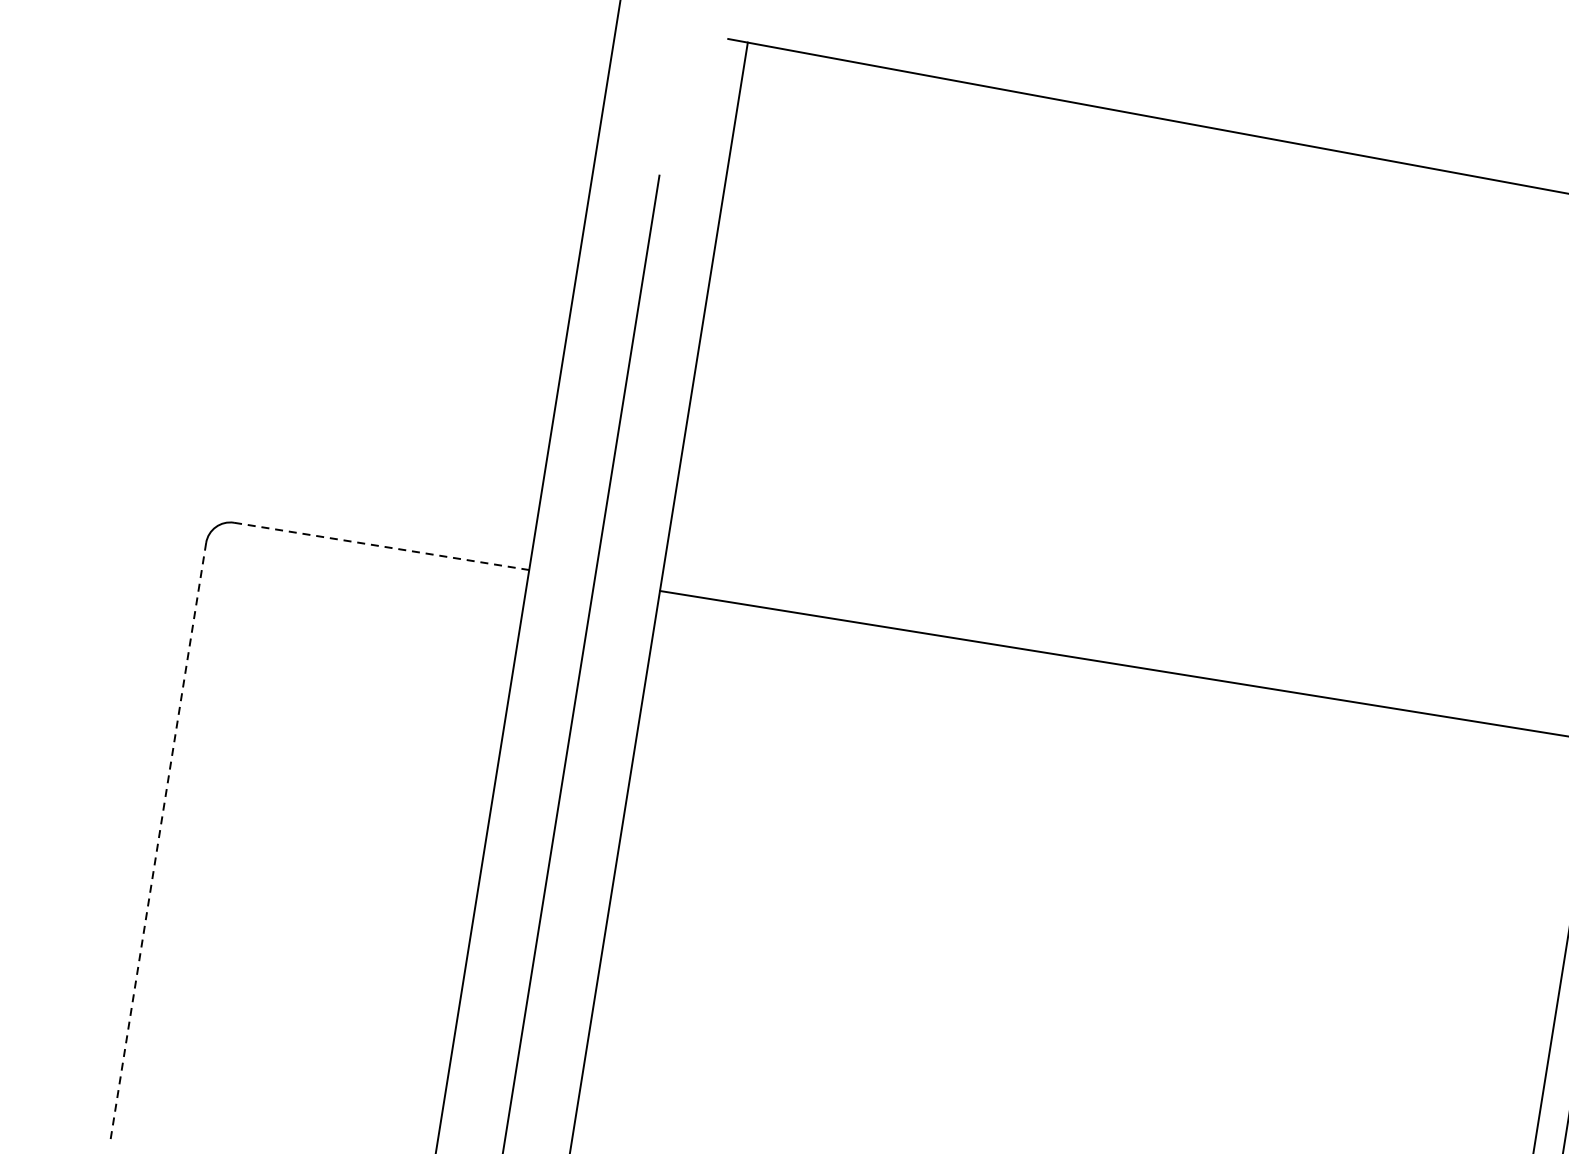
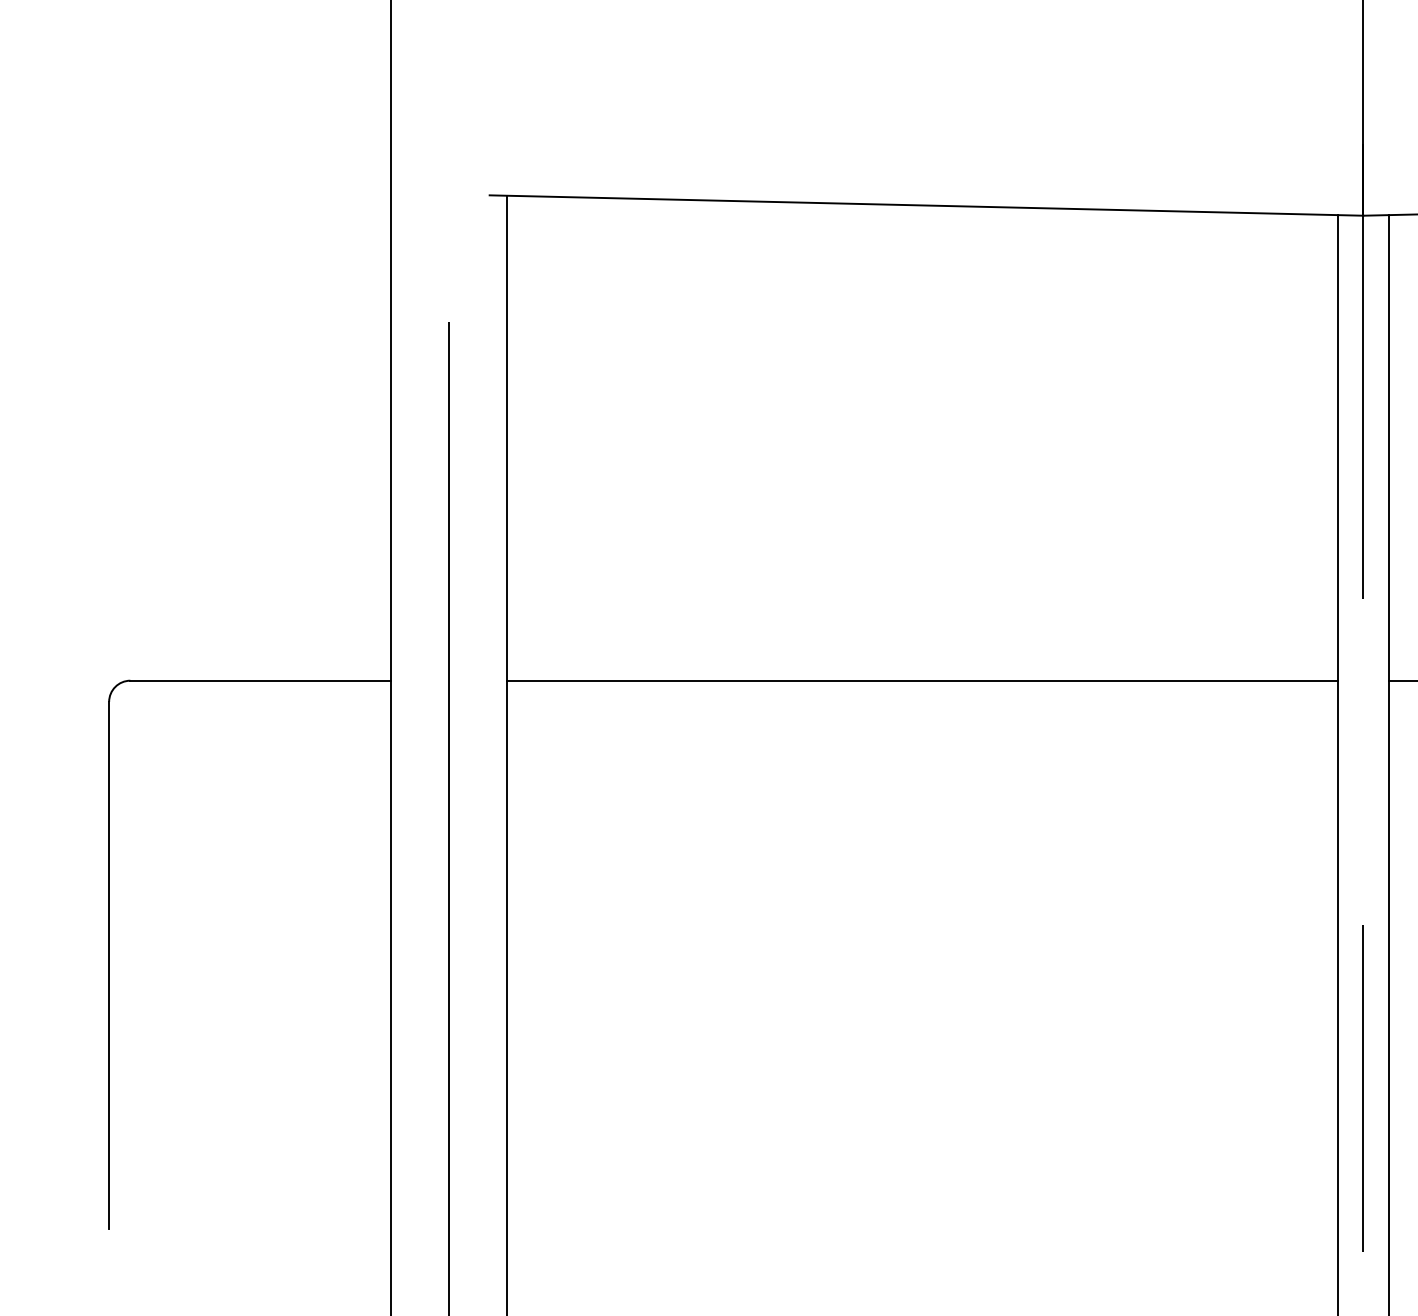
line: (381, 546) -> (260, 680), dashed -> solid
line: (158, 841) -> (109, 965), dashed -> solid

